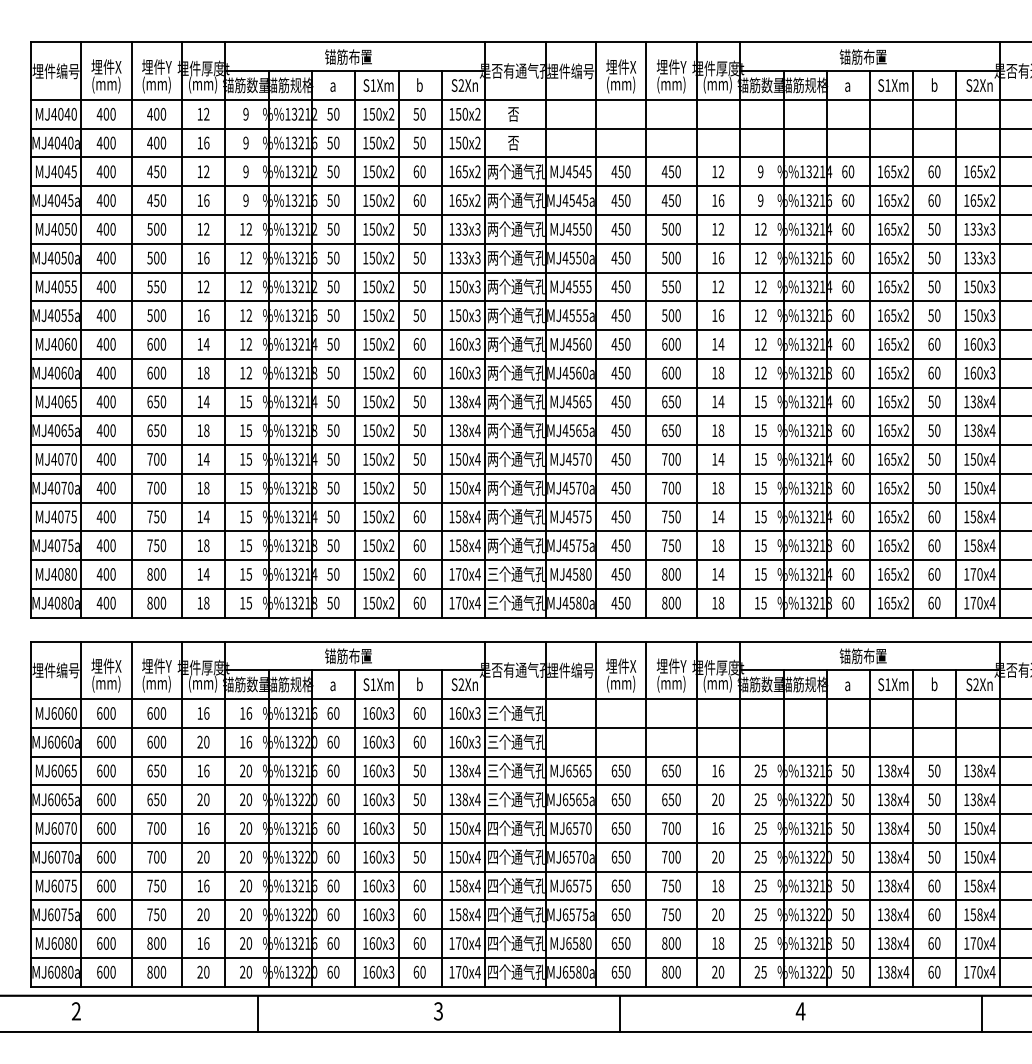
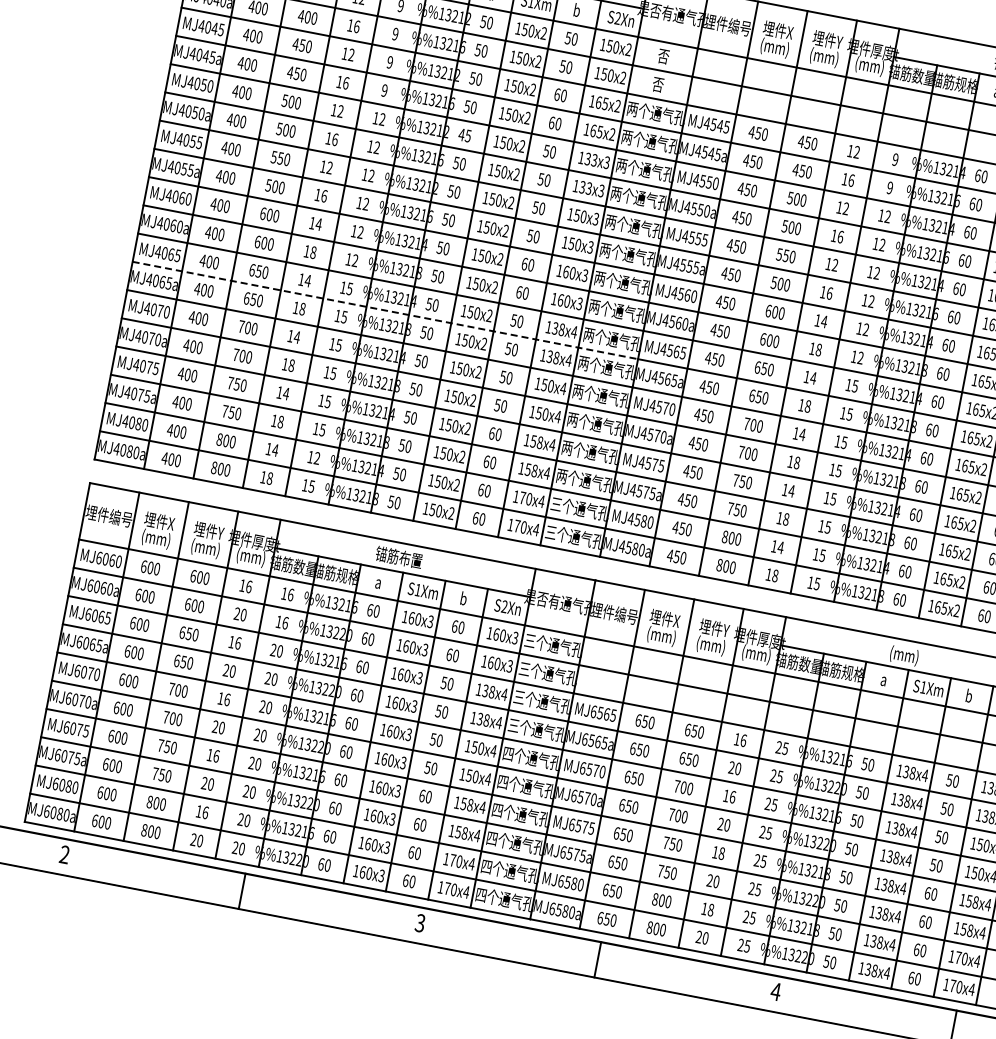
text: (333, 229) -> (465, 135), 50 -> 45
line: (288, 416) -> (385, 310), solid -> dashed
text: (249, 574) -> (317, 458), 15 -> 12
text: (862, 656) -> (903, 654), 锚筋布置 -> (mm)

